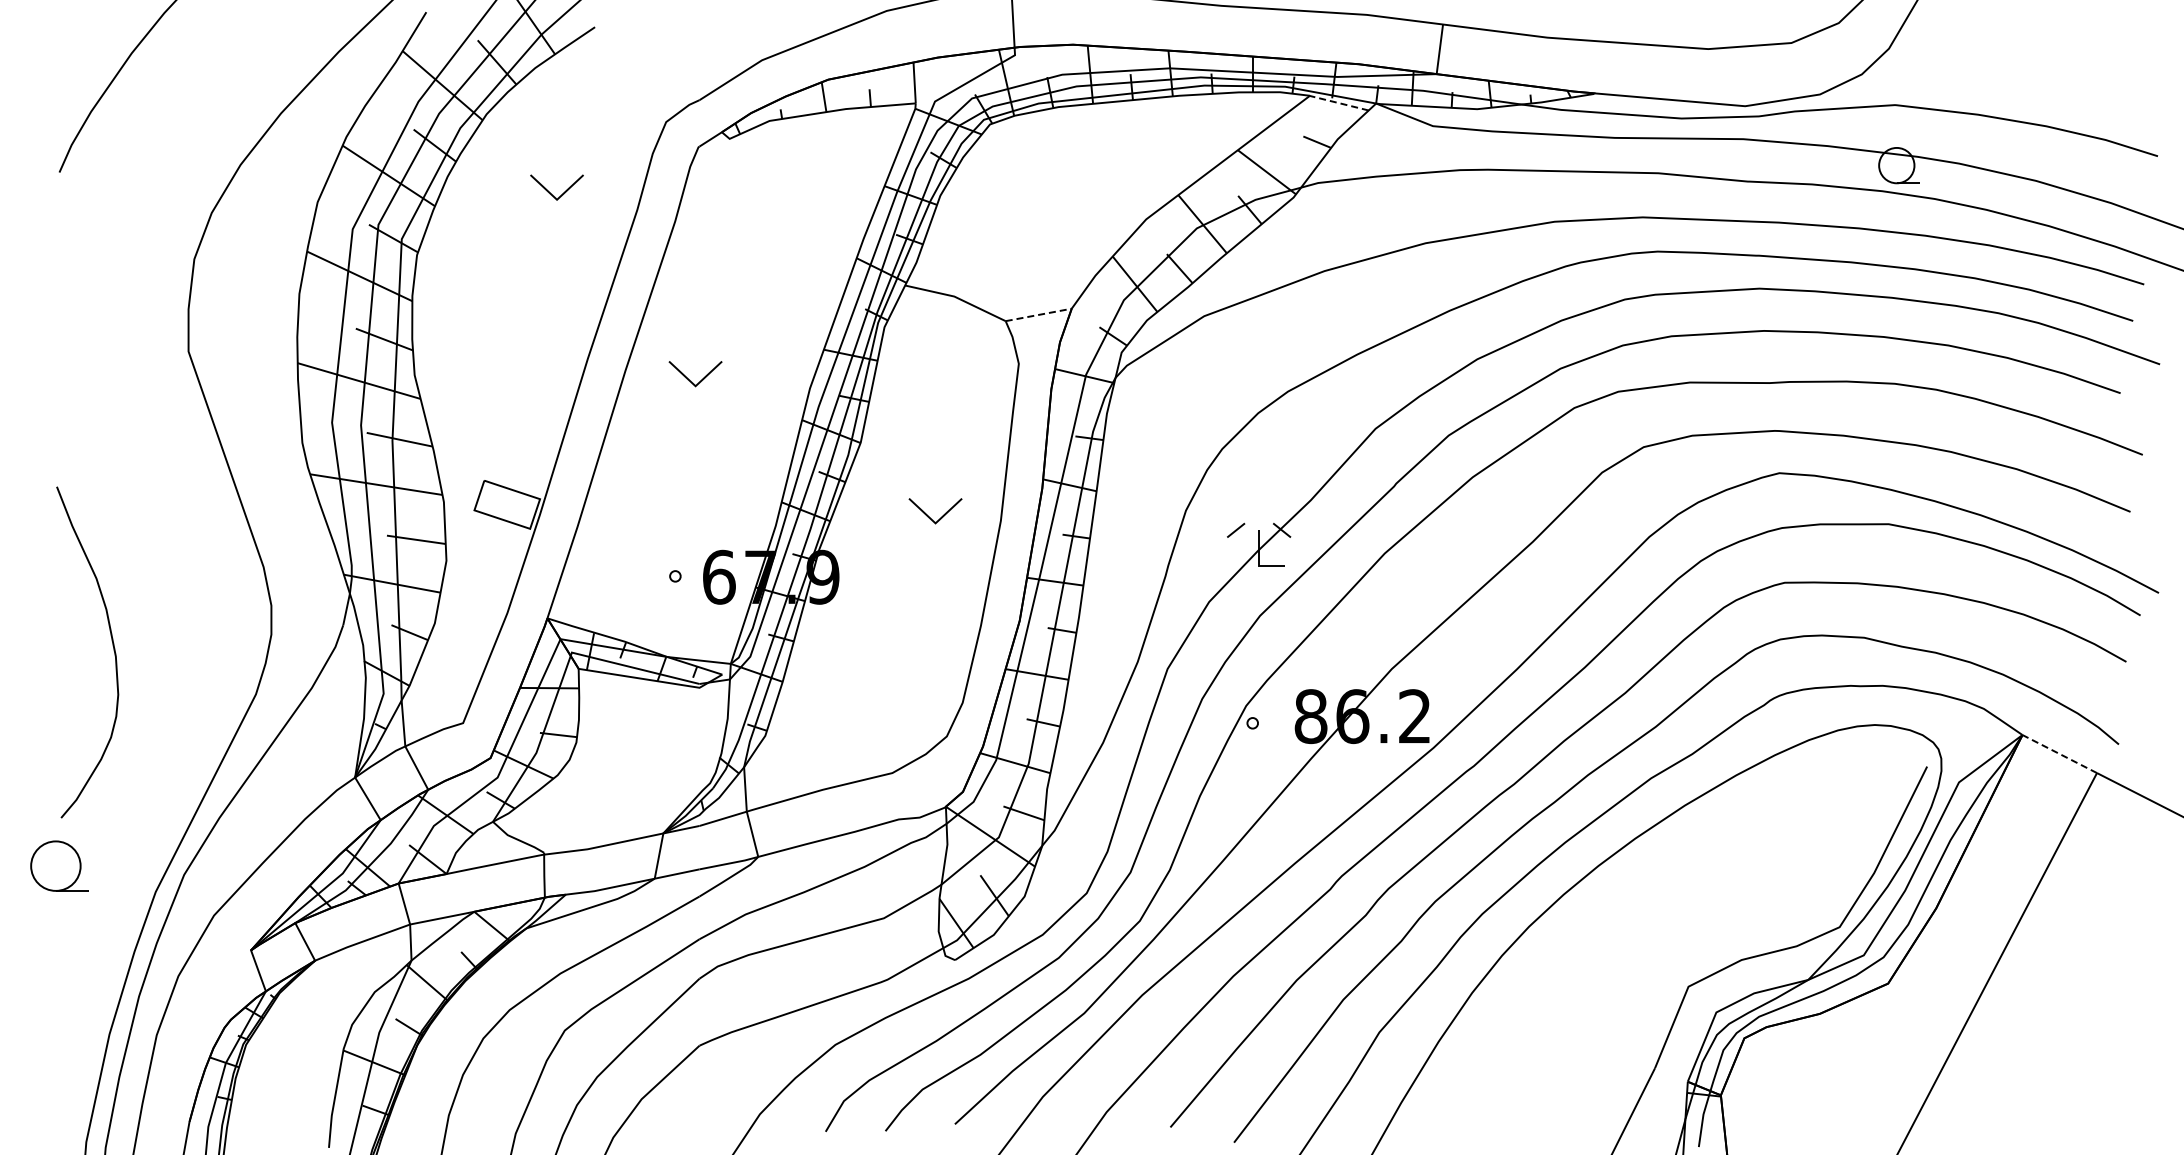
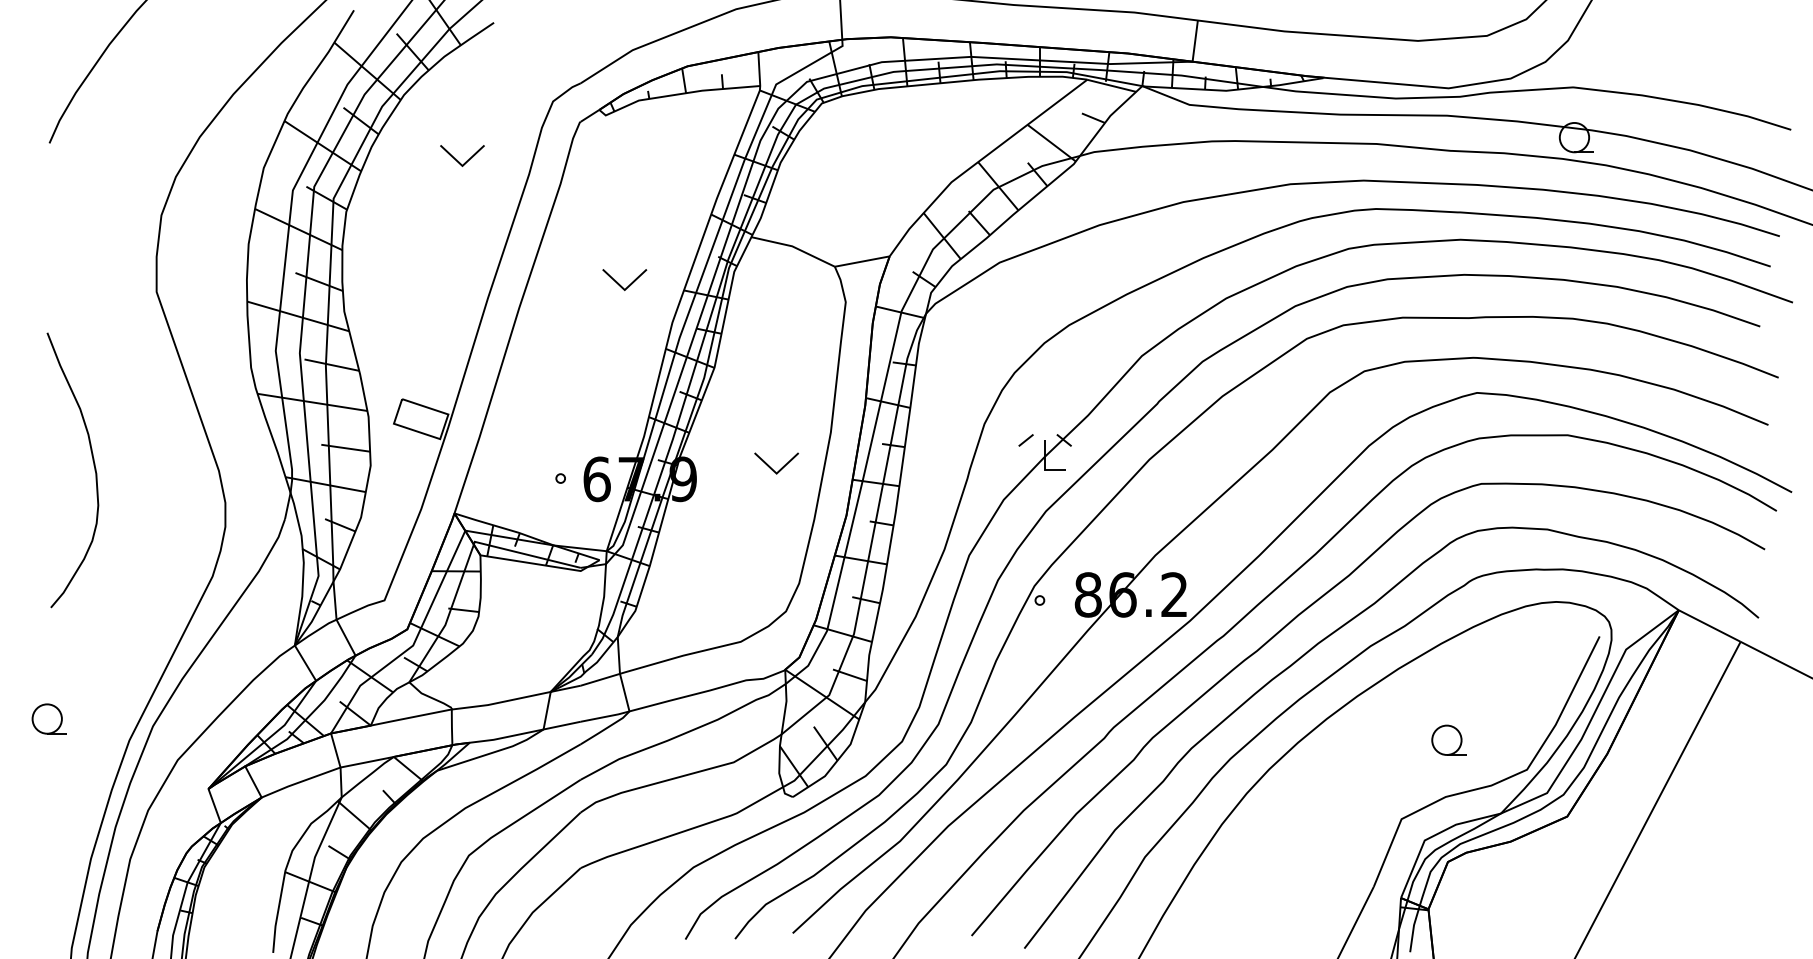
line: (1338, 103) -> (1111, 86), dashed -> solid
line: (1038, 314) -> (862, 261), dashed -> solid
part: (689, 379) -> (619, 284), moved
part: (929, 516) -> (771, 467), moved
curve: (112, 645) -> (93, 464), moved
line: (2059, 754) -> (1709, 626), dashed -> solid
part: (58, 865) -> (48, 718), size x0.71
part: (1745, 891) -> (1448, 740), added

